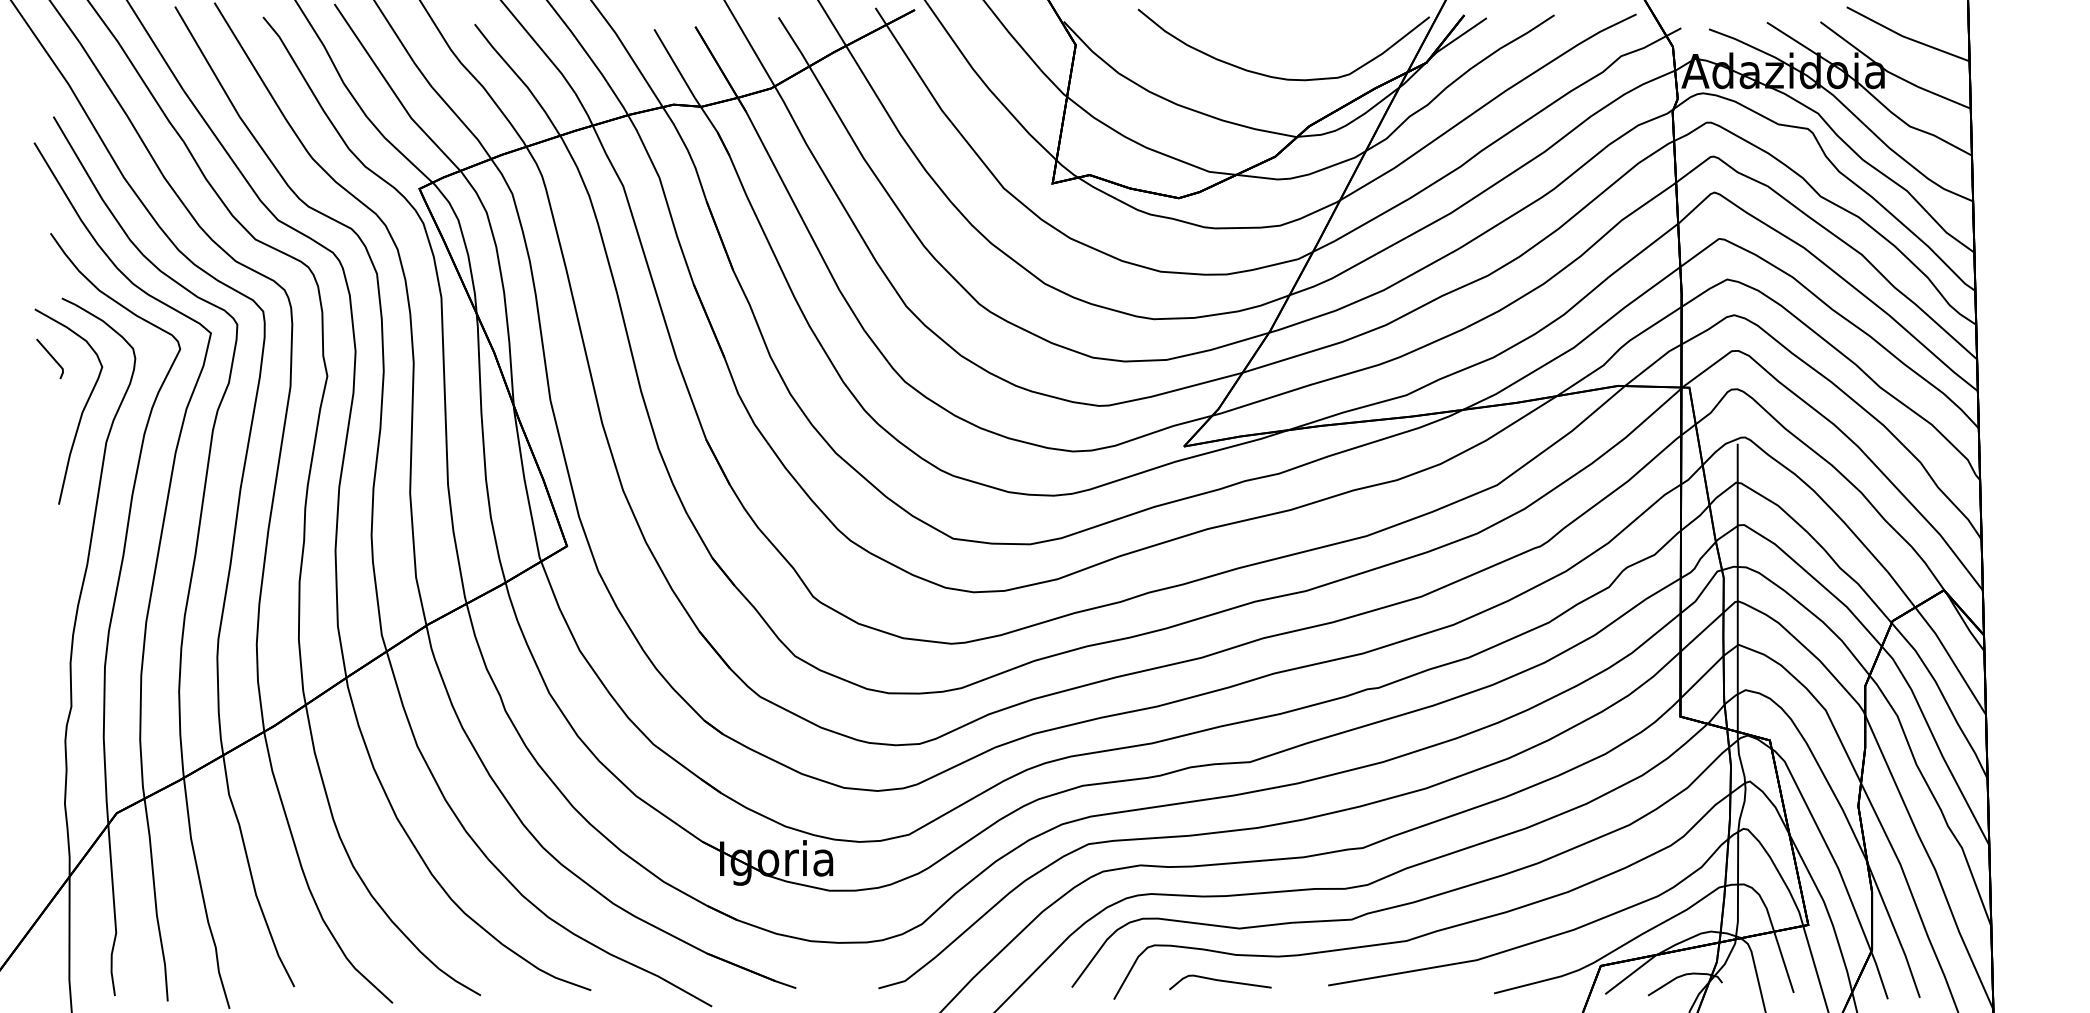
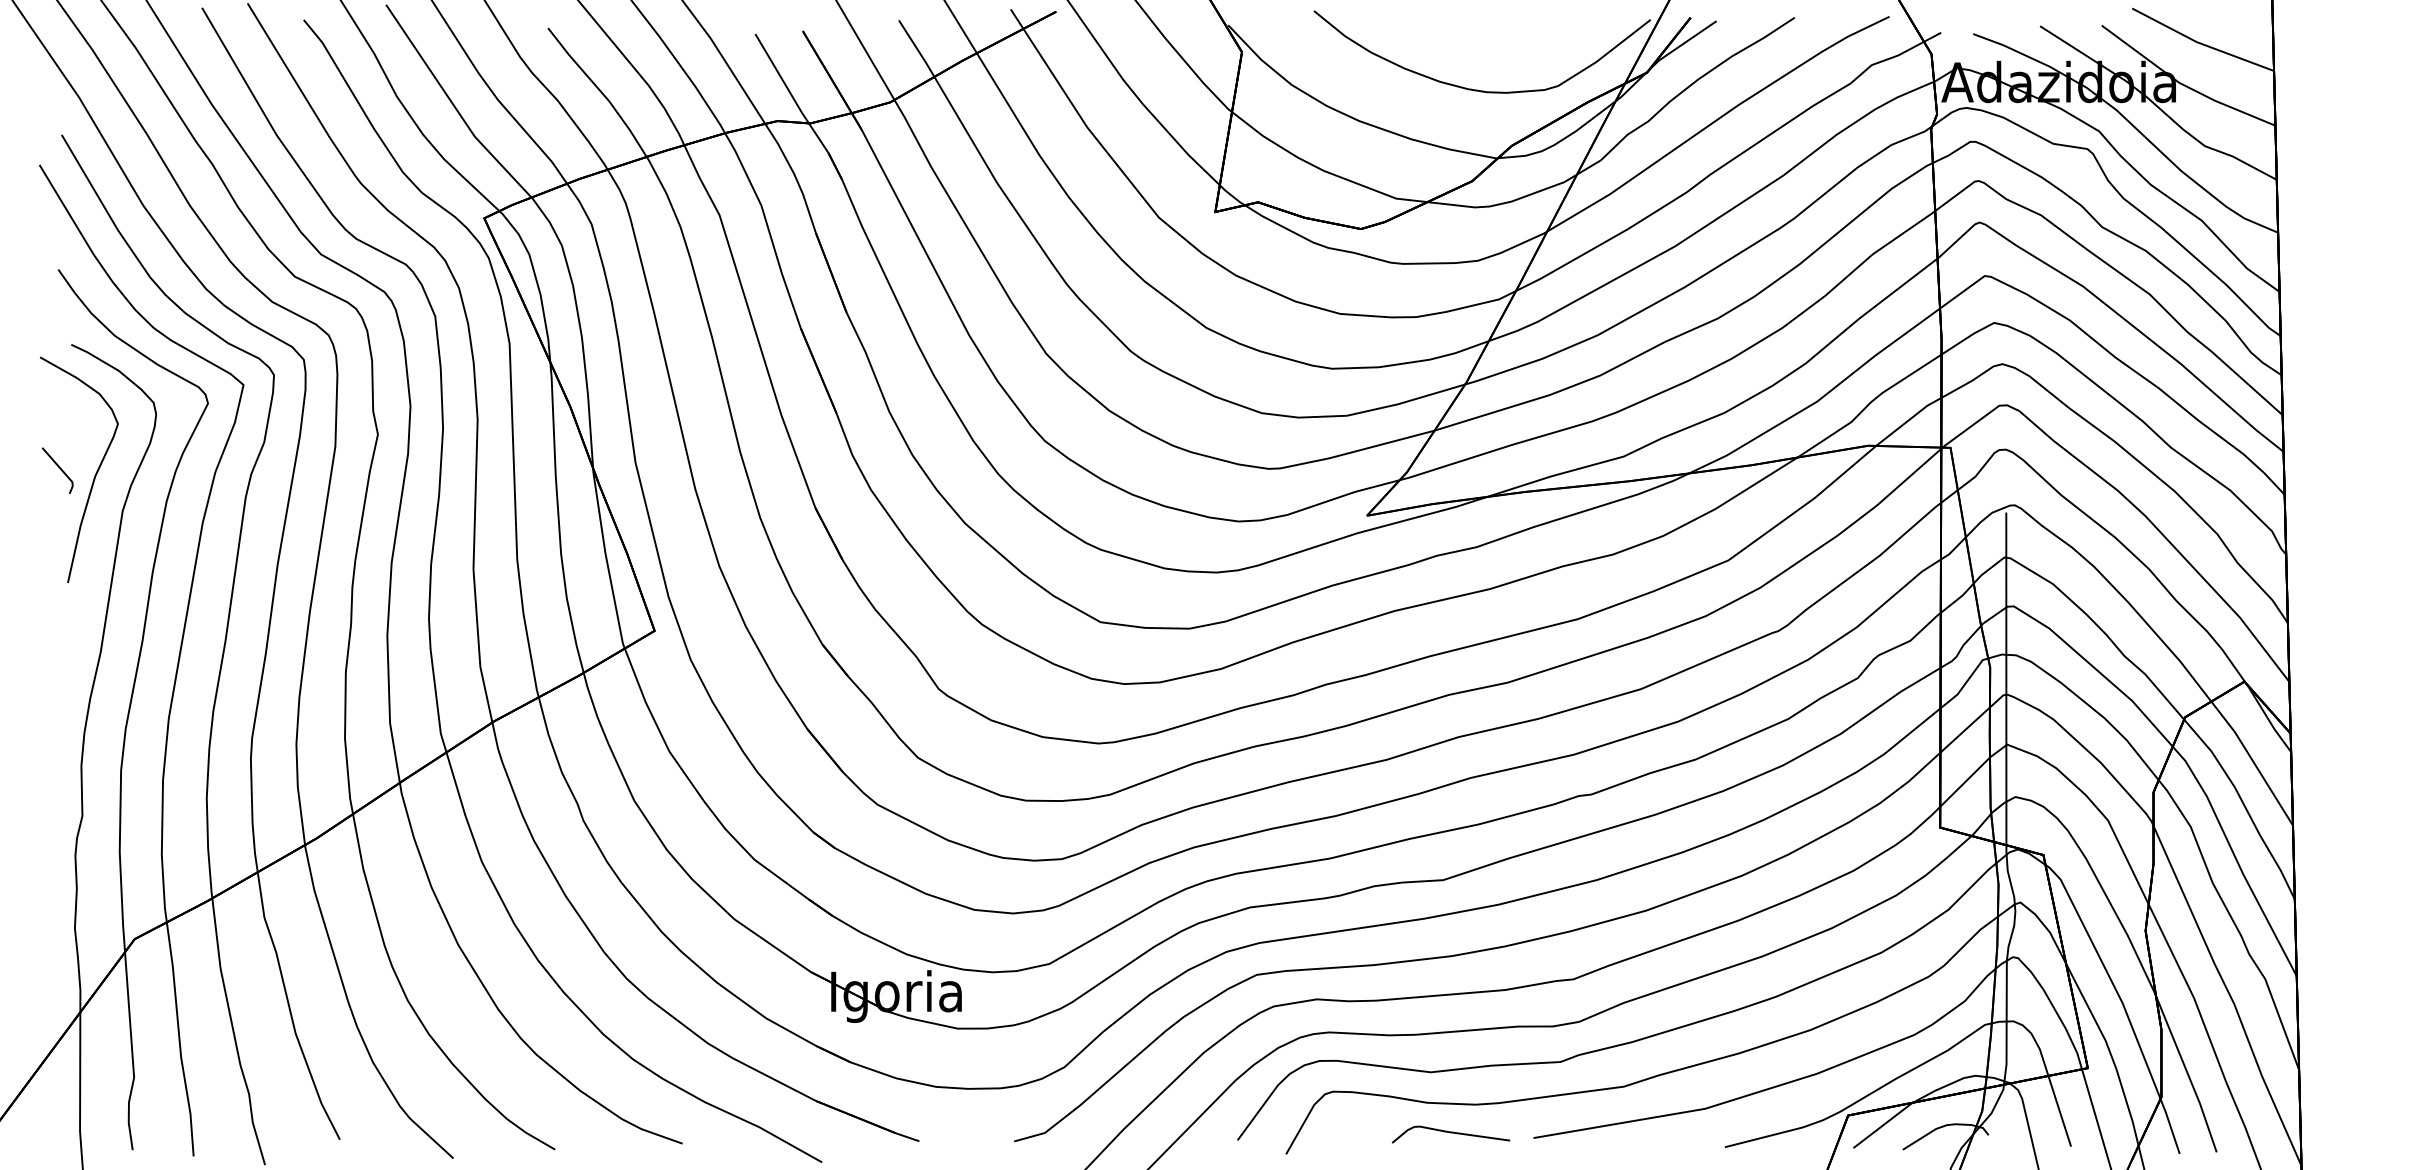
line: (51, 357) -> (59, 468), moved
curve: (1219, 981) -> (1450, 1133), moved

